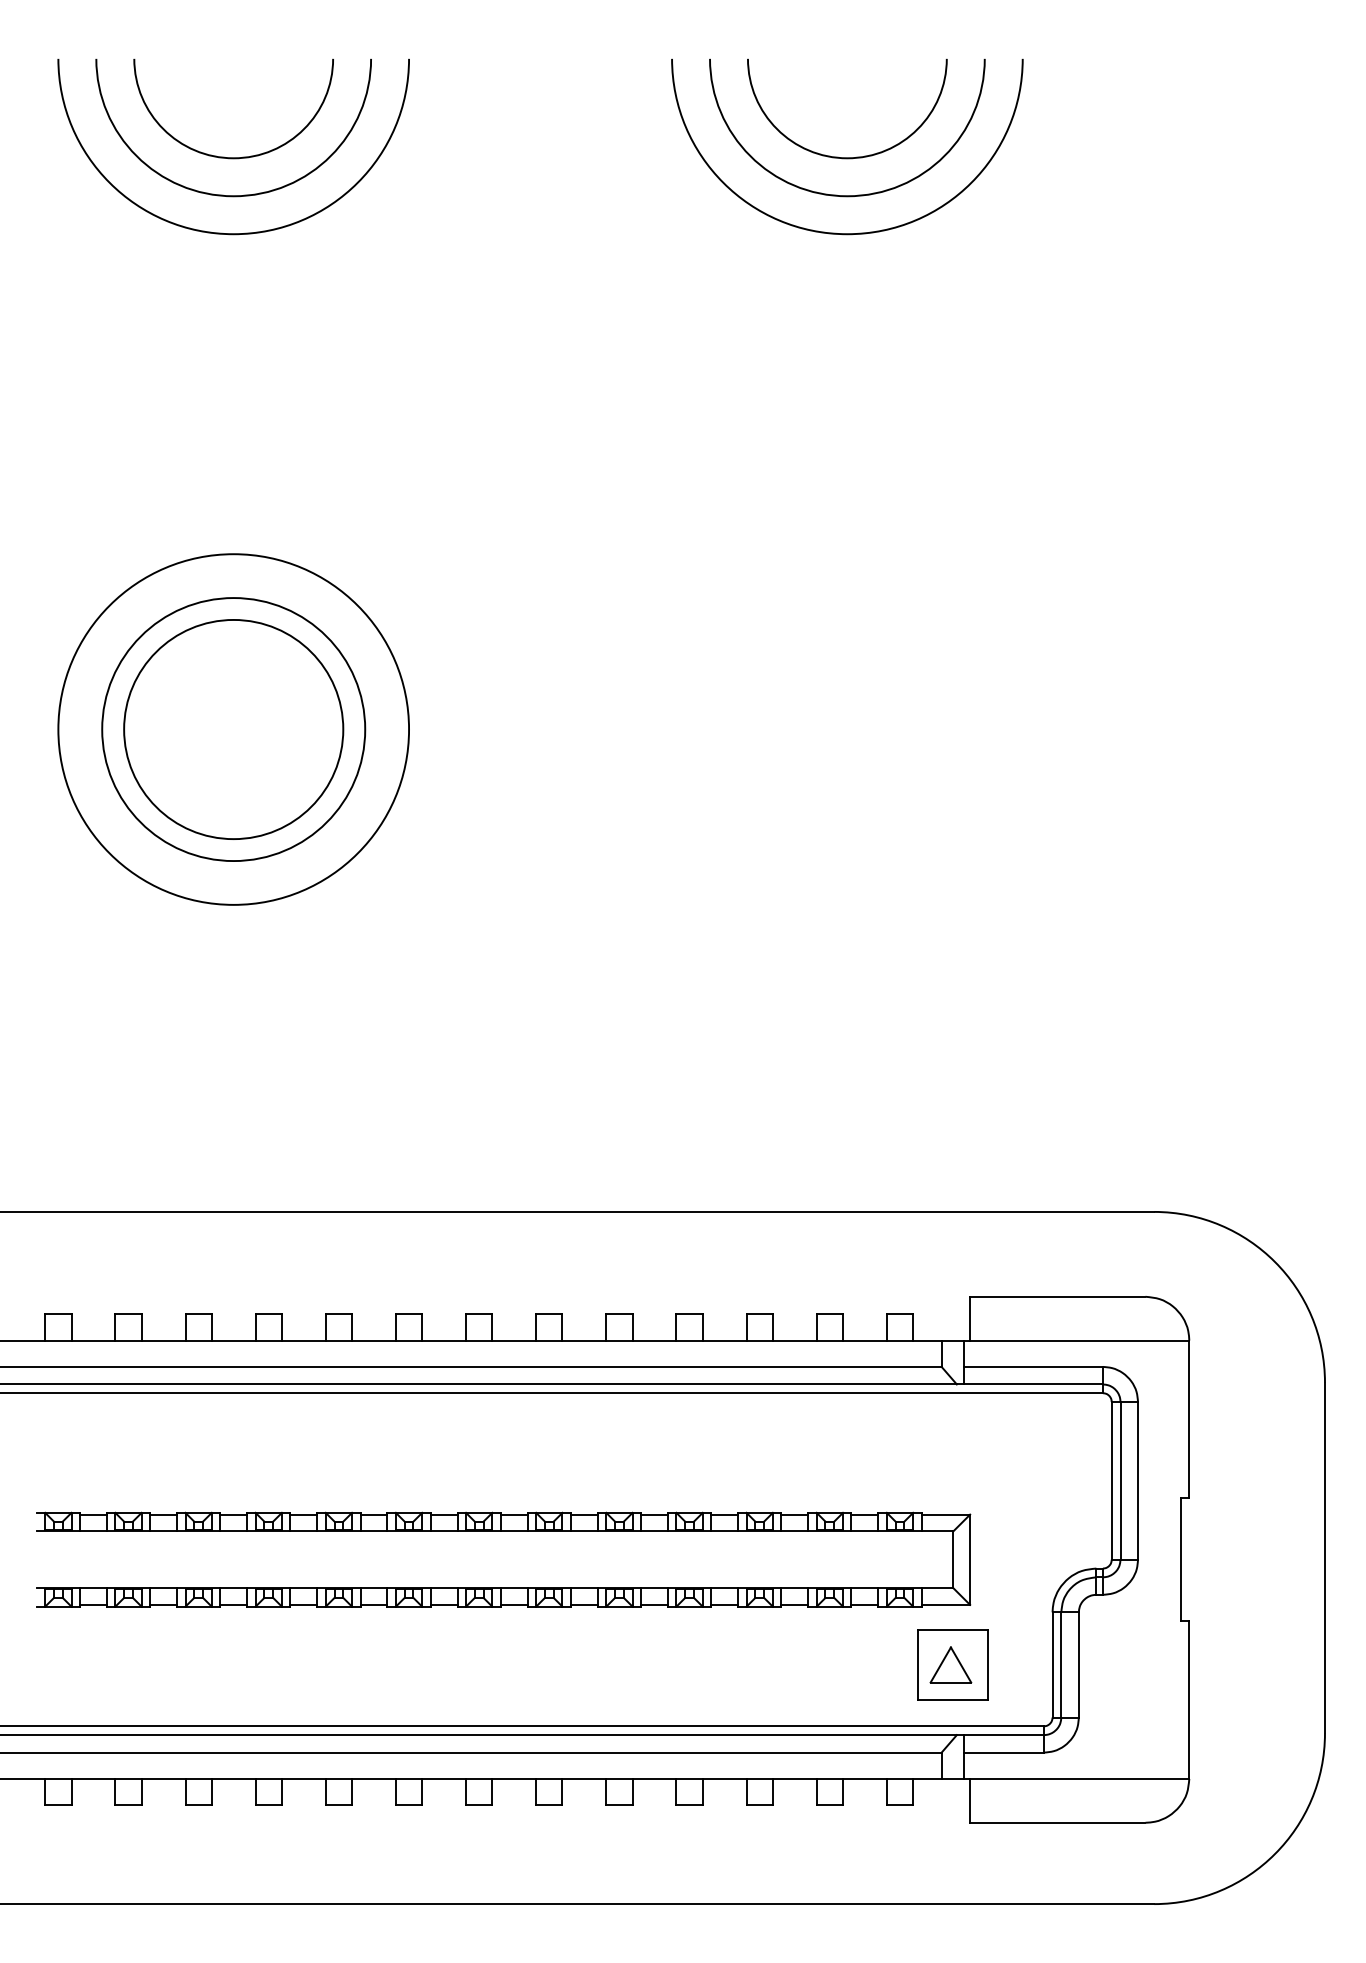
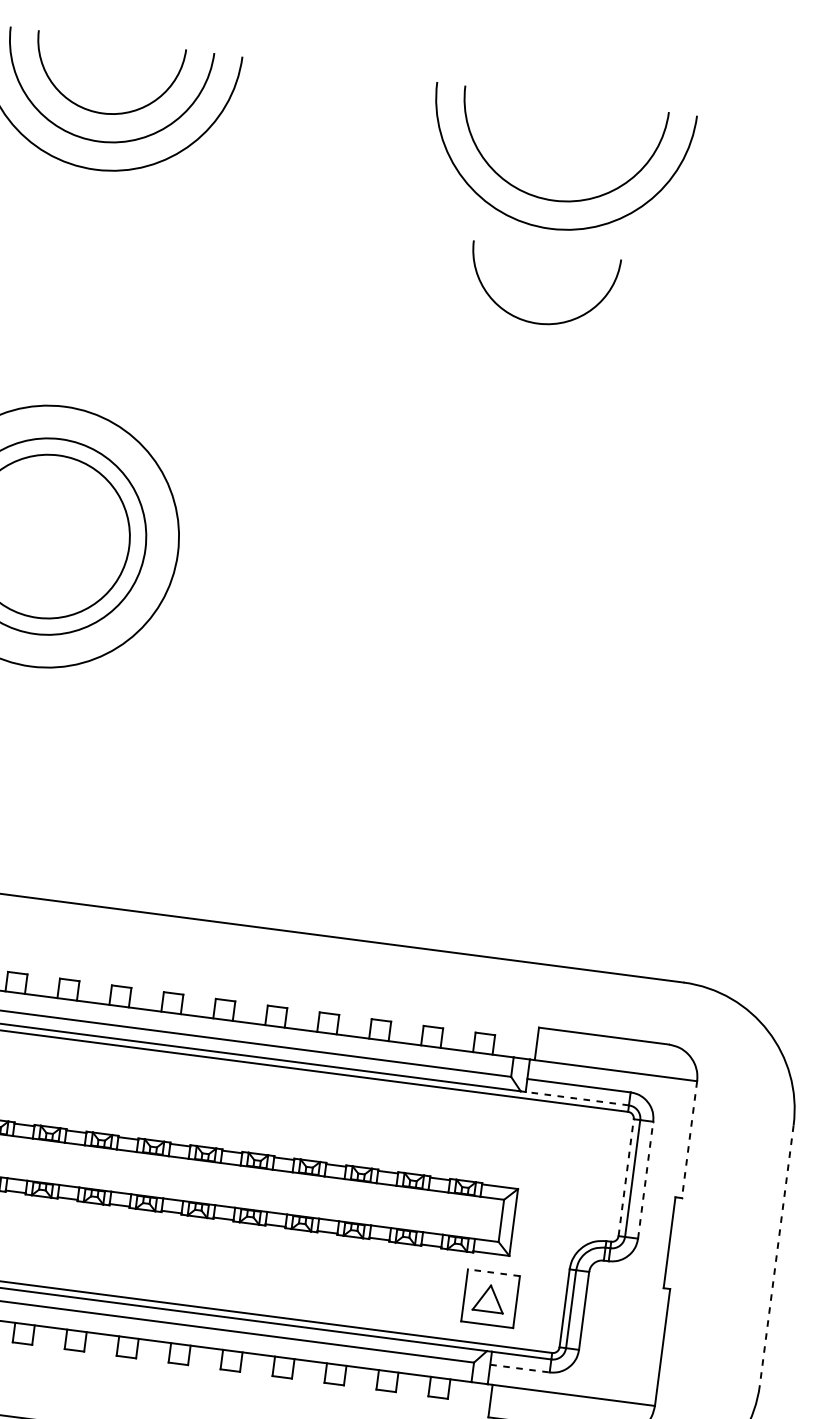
arc: (838, 156) -> (531, 321), moved
line: (1033, 1384) -> (577, 1098), solid -> dashed
line: (1189, 1419) -> (689, 1139), solid -> dashed
line: (1111, 1480) -> (626, 1177), solid -> dashed
line: (1138, 1480) -> (646, 1179), solid -> dashed
line: (1325, 1558) -> (777, 1255), solid -> dashed
line: (952, 1629) -> (493, 1272), solid -> dashed
line: (1004, 1752) -> (520, 1368), solid -> dashed

